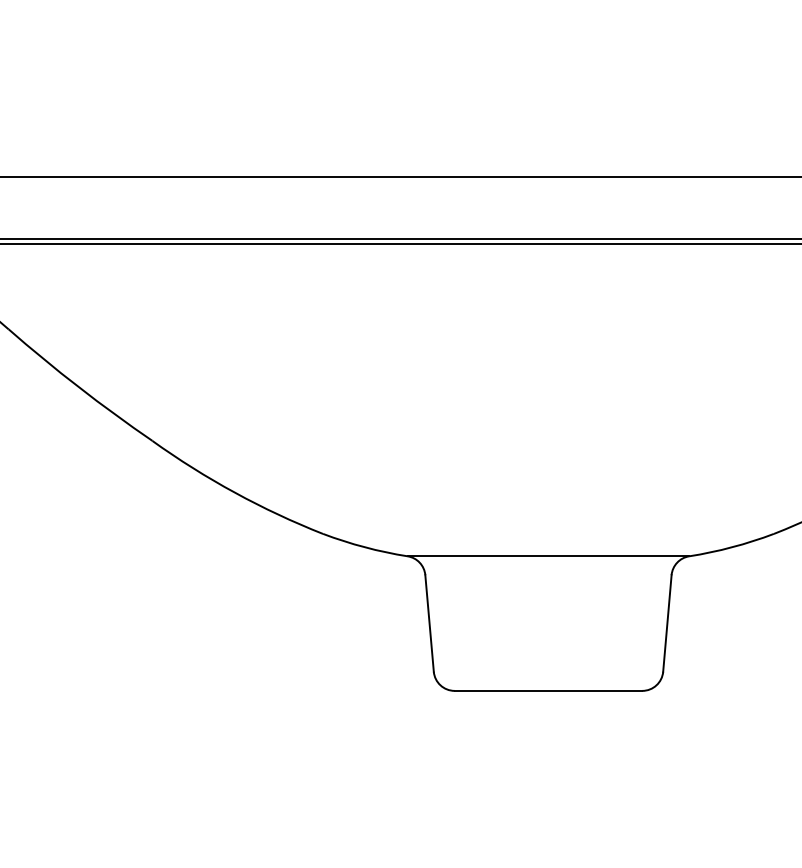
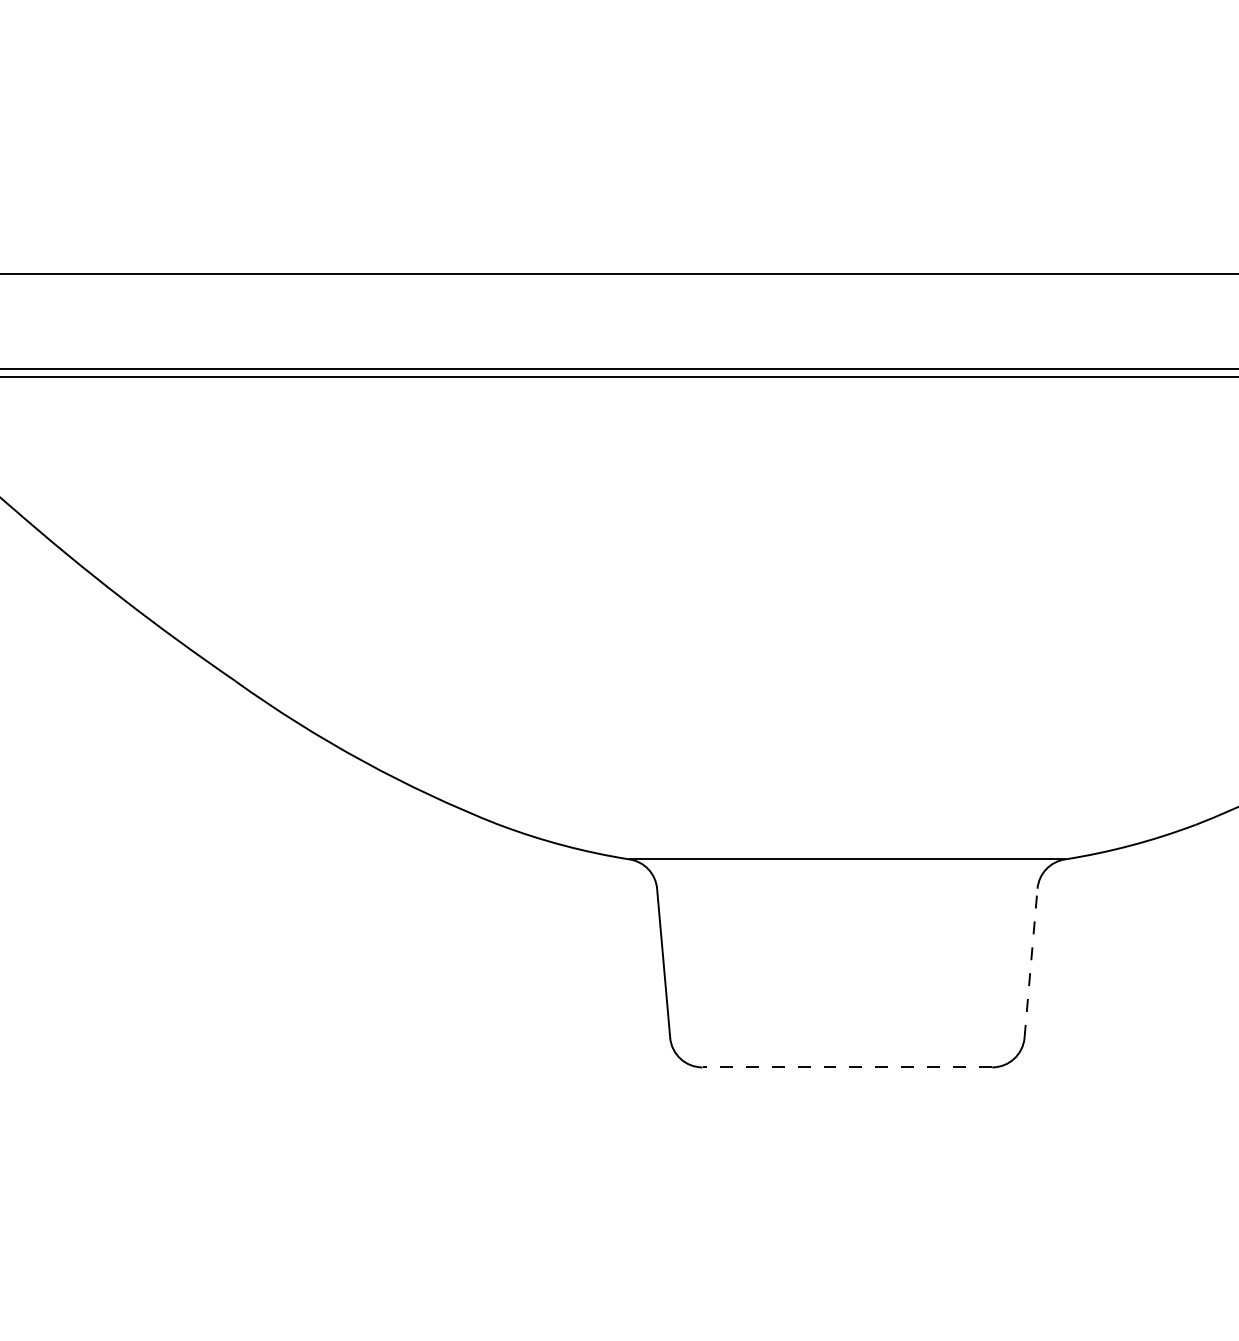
line: (667, 622) -> (1031, 961), solid -> dashed
line: (548, 690) -> (847, 1066), solid -> dashed

